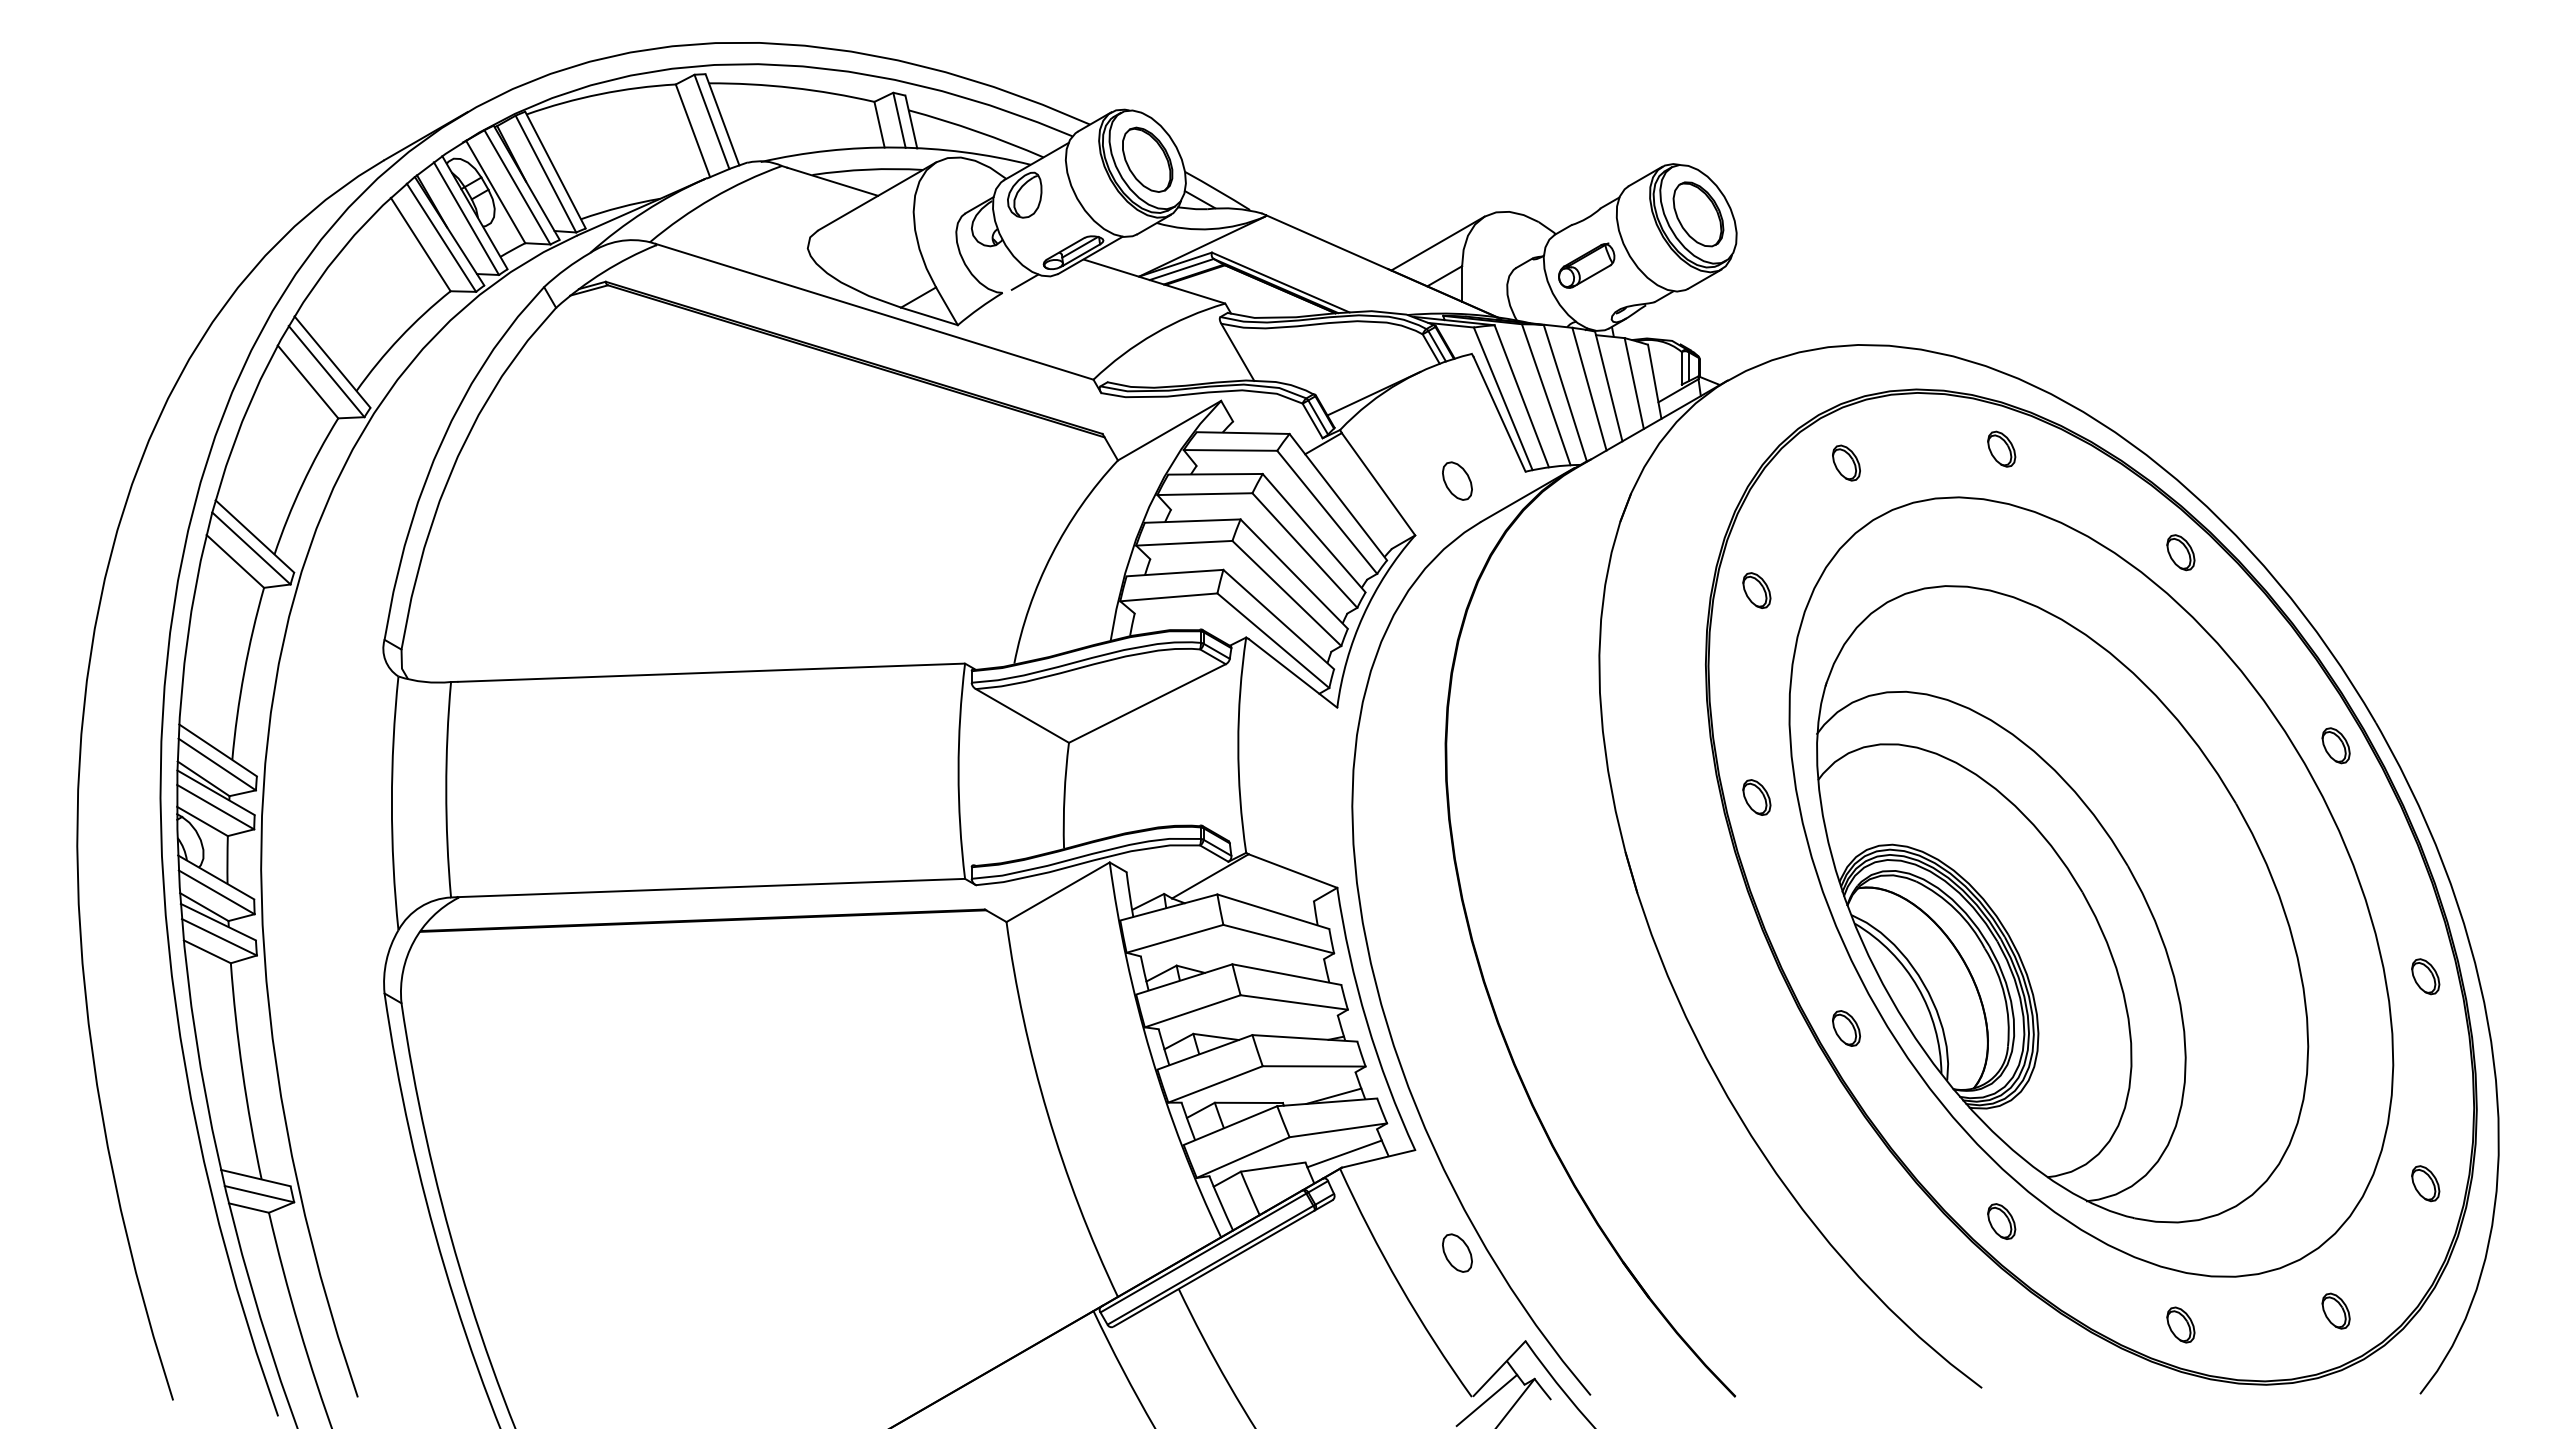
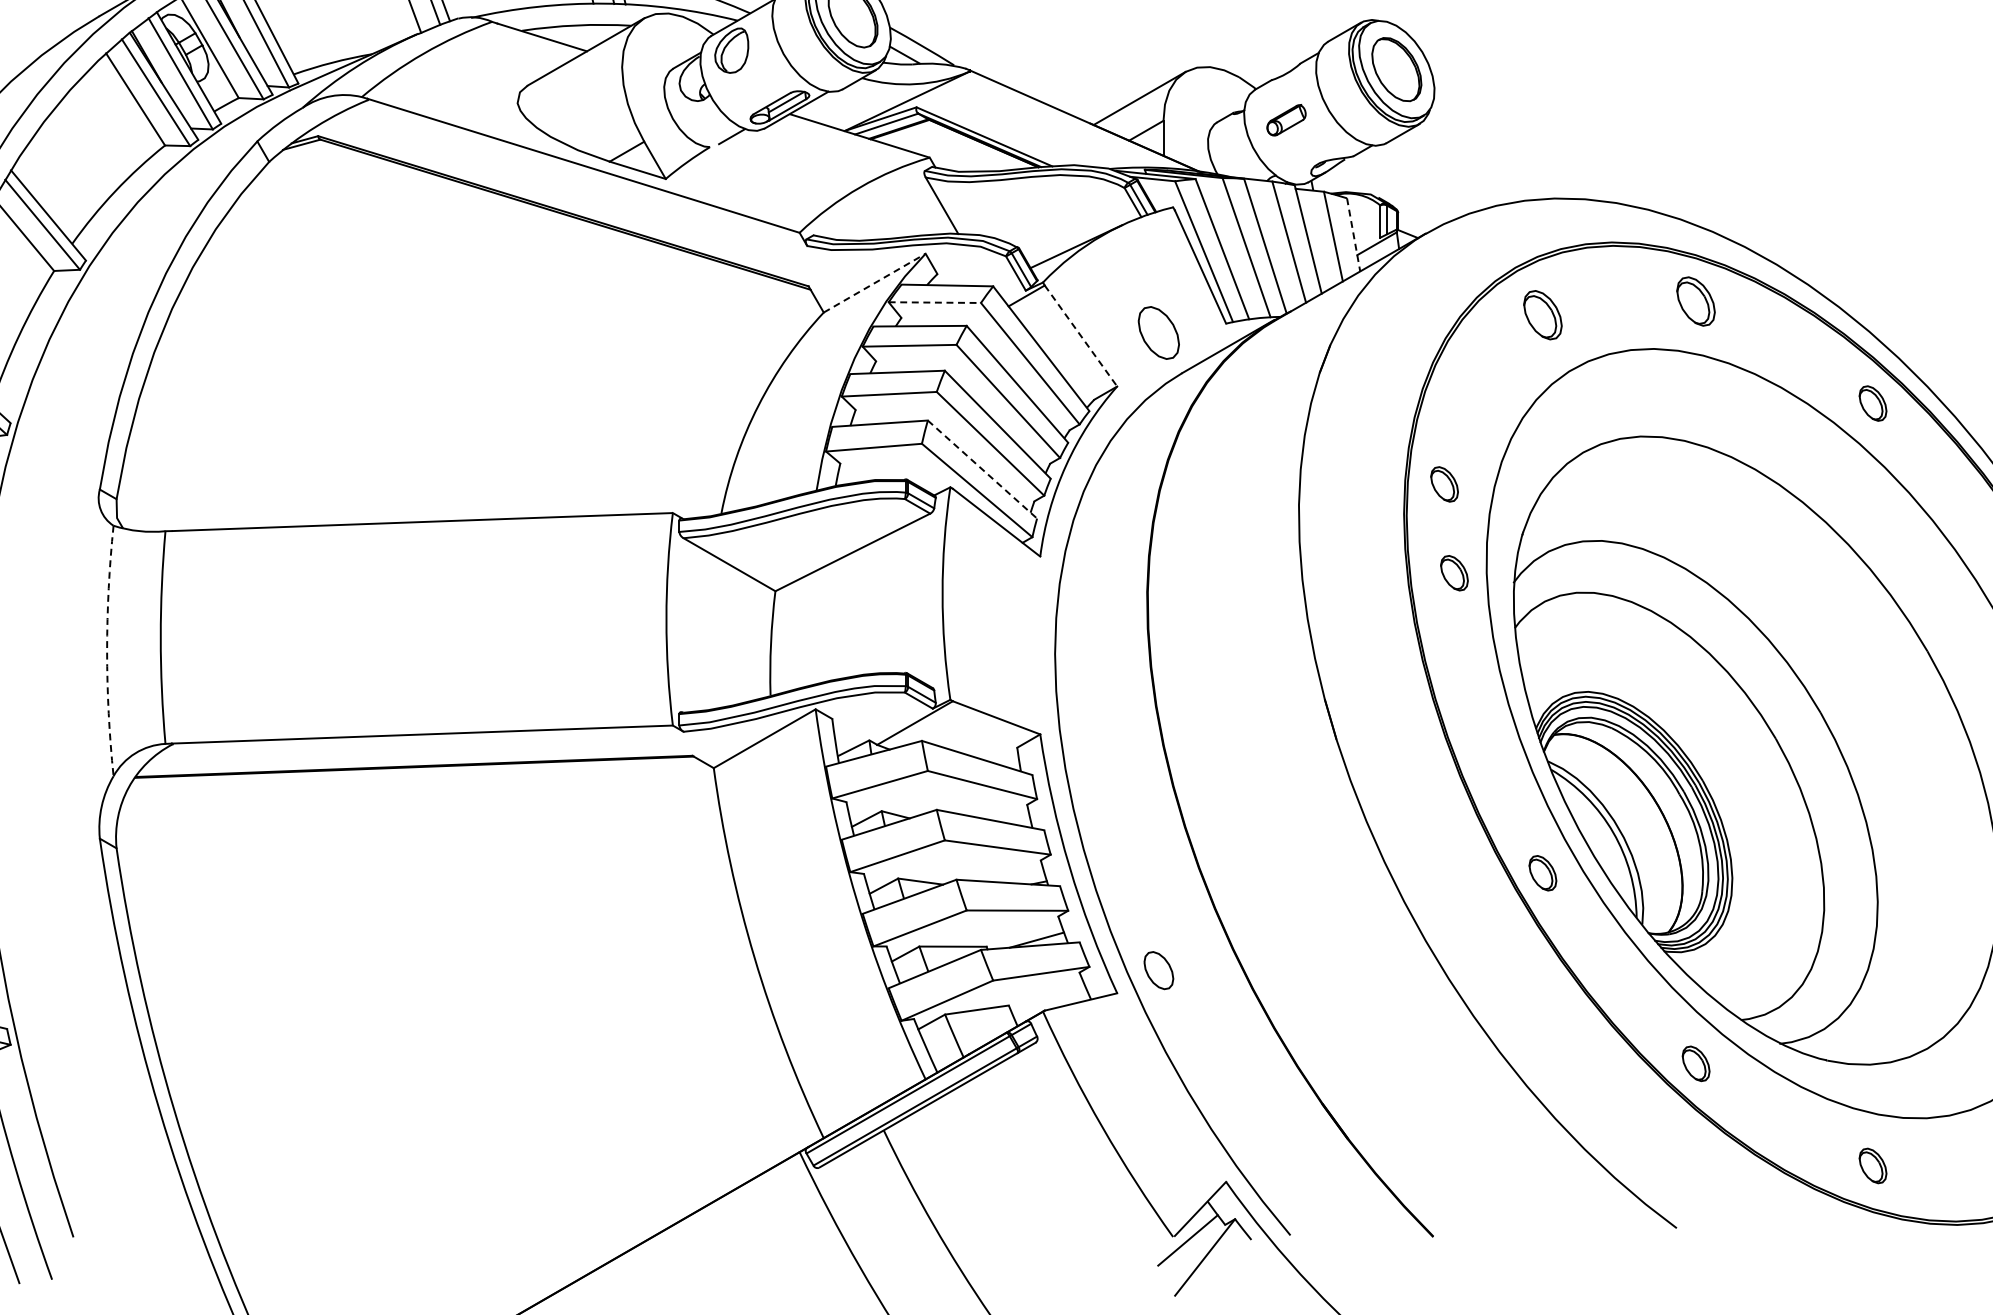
part: (1586, 265) -> (1286, 120), size x0.7
line: (1654, 381) -> (1353, 234), solid -> dashed
line: (1169, 430) -> (874, 282), solid -> dashed
part: (2001, 448) -> (1695, 300), size x1.4
line: (1230, 450) -> (934, 302), solid -> dashed
part: (1846, 462) -> (1542, 314), size x1.4
part: (1457, 480) -> (1158, 332), size x1.4
line: (1378, 484) -> (1080, 336), solid -> dashed
part: (1756, 590) -> (1444, 484), moved
line: (1279, 619) -> (983, 469), solid -> dashed
part: (1756, 797) -> (1454, 573), moved
arc: (391, 803) -> (106, 651), solid -> dashed
line: (1344, 1153) -> (1047, 996), removed
part: (1457, 1252) -> (1158, 969), moved

